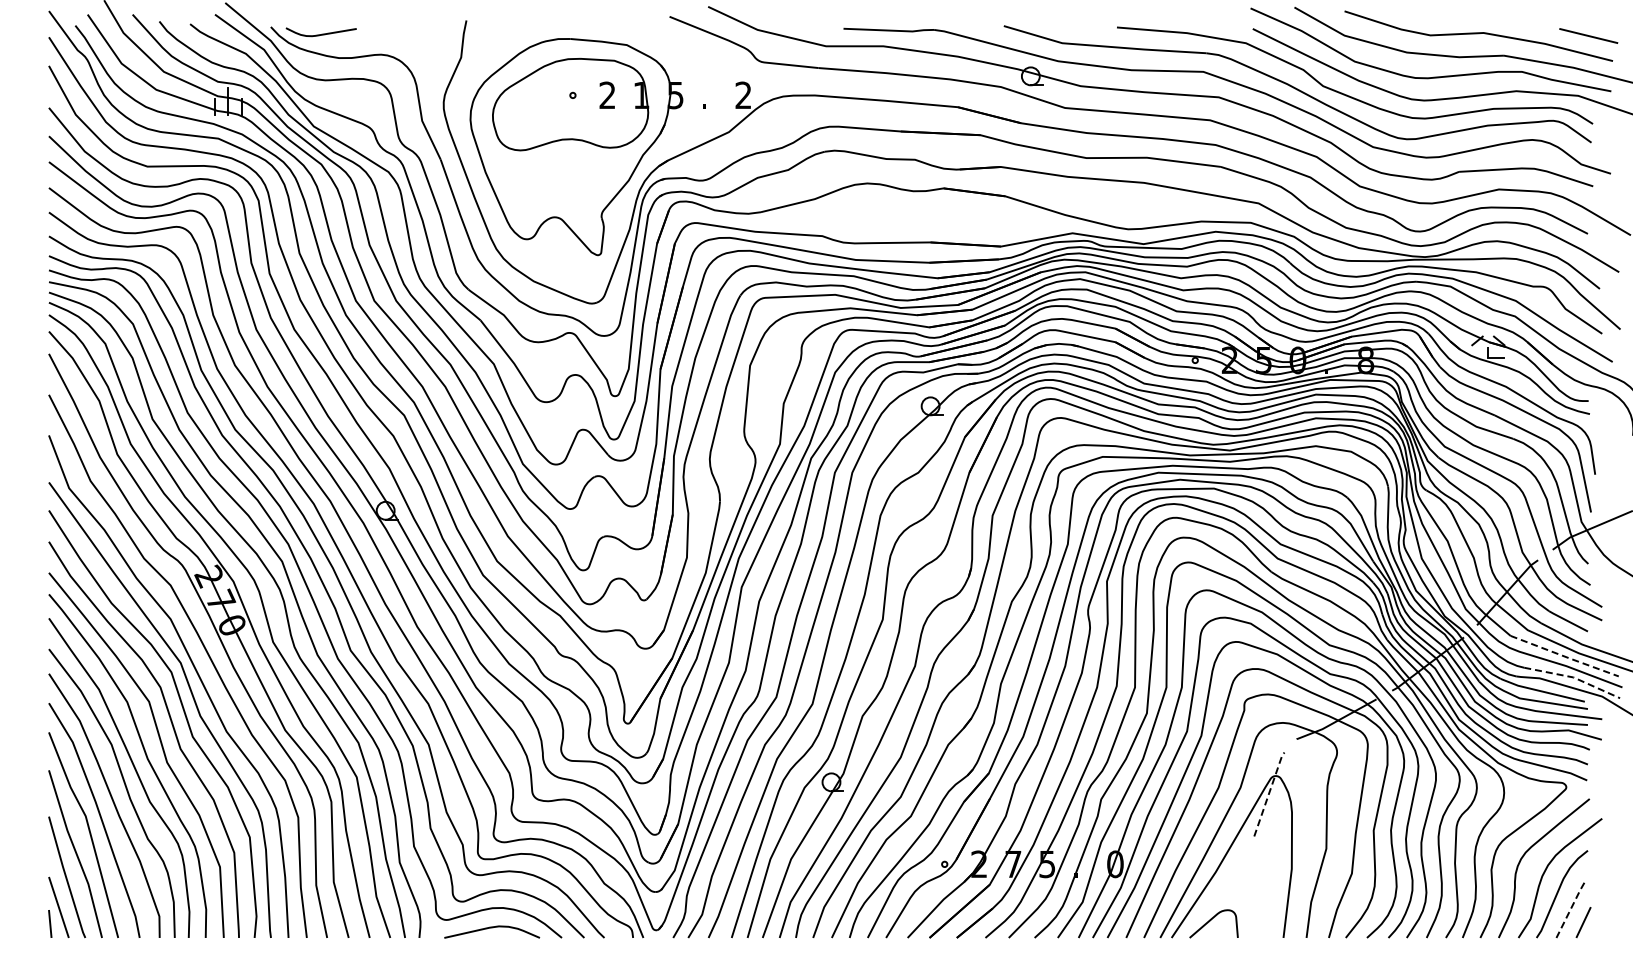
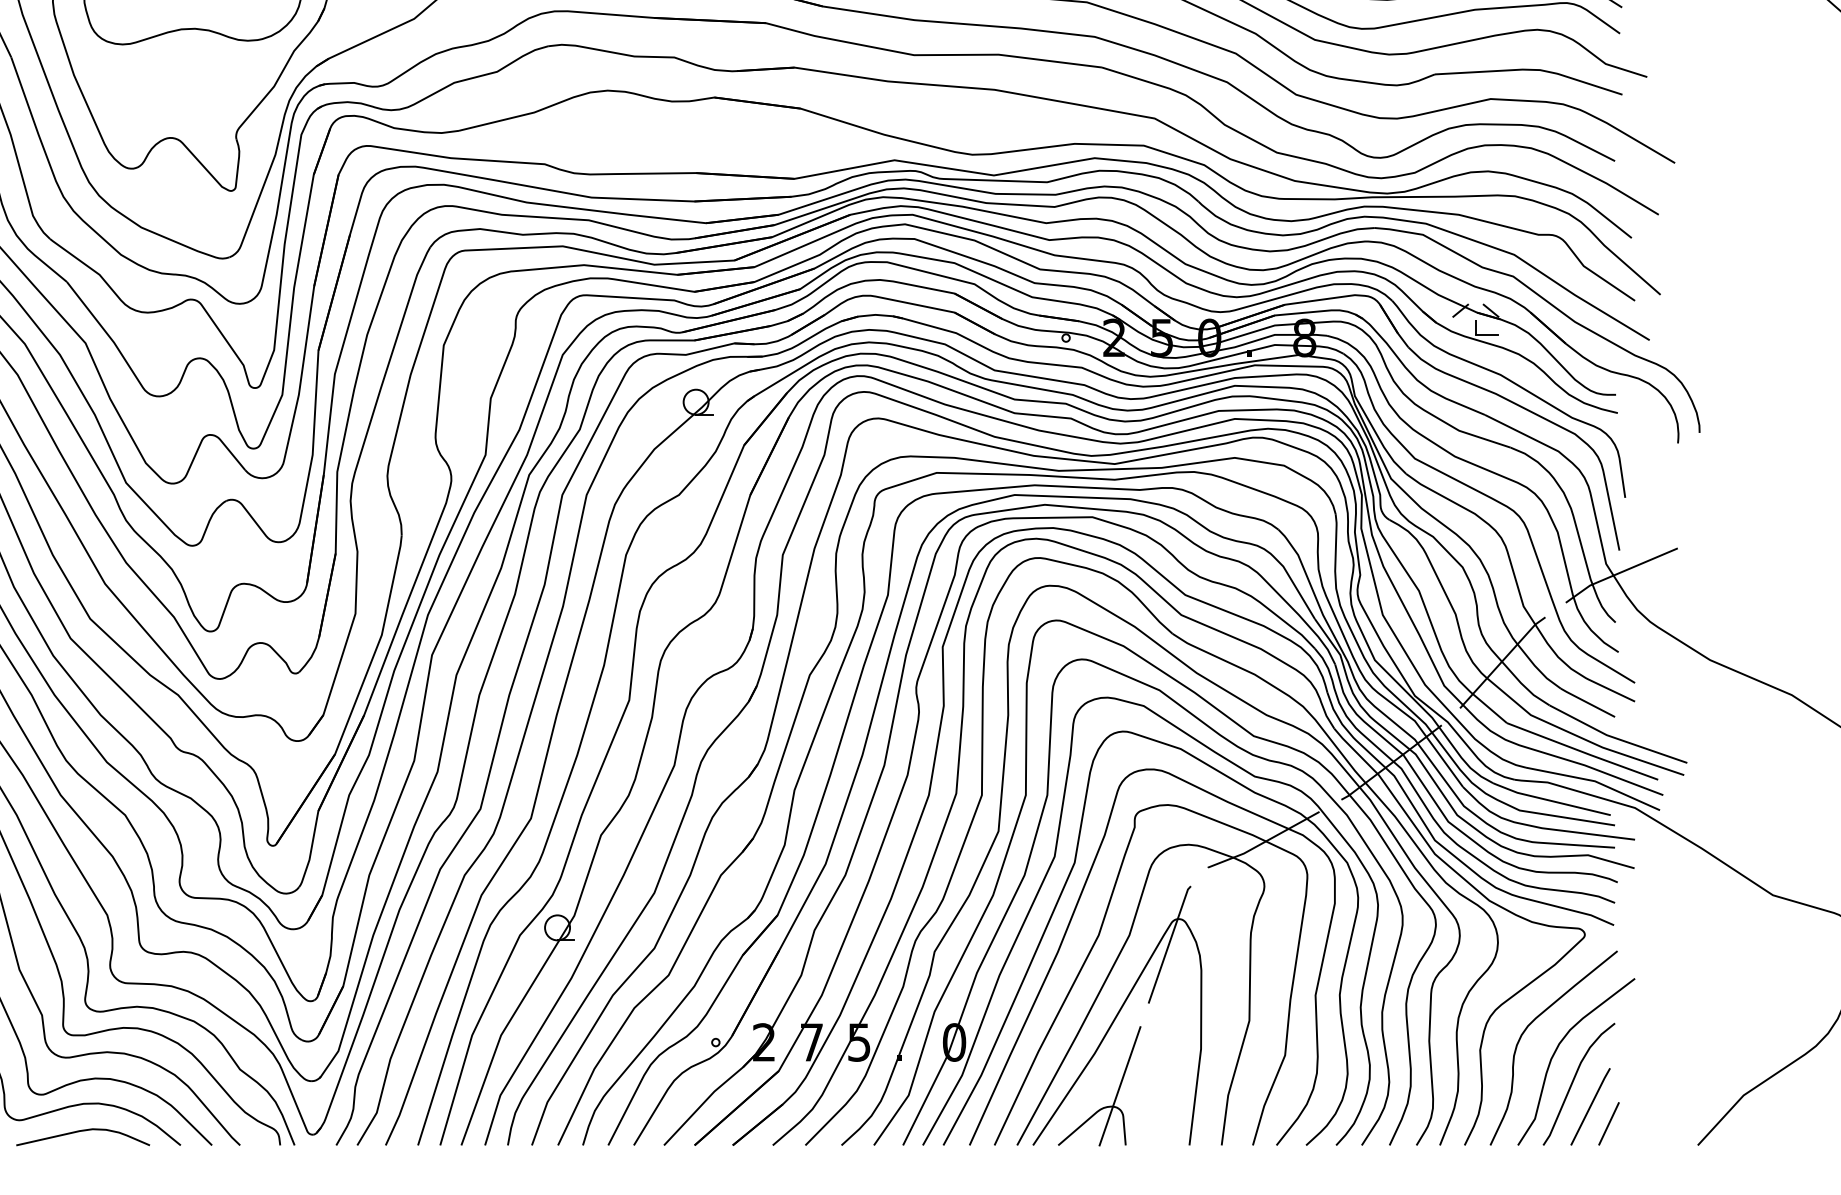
line: (1565, 656) -> (1583, 751), dashed -> solid
line: (1573, 677) -> (1594, 781), dashed -> solid
line: (1269, 793) -> (1169, 943), dashed -> solid
line: (1233, 895) -> (1119, 1086), added
line: (1570, 909) -> (1590, 1105), dashed -> solid

